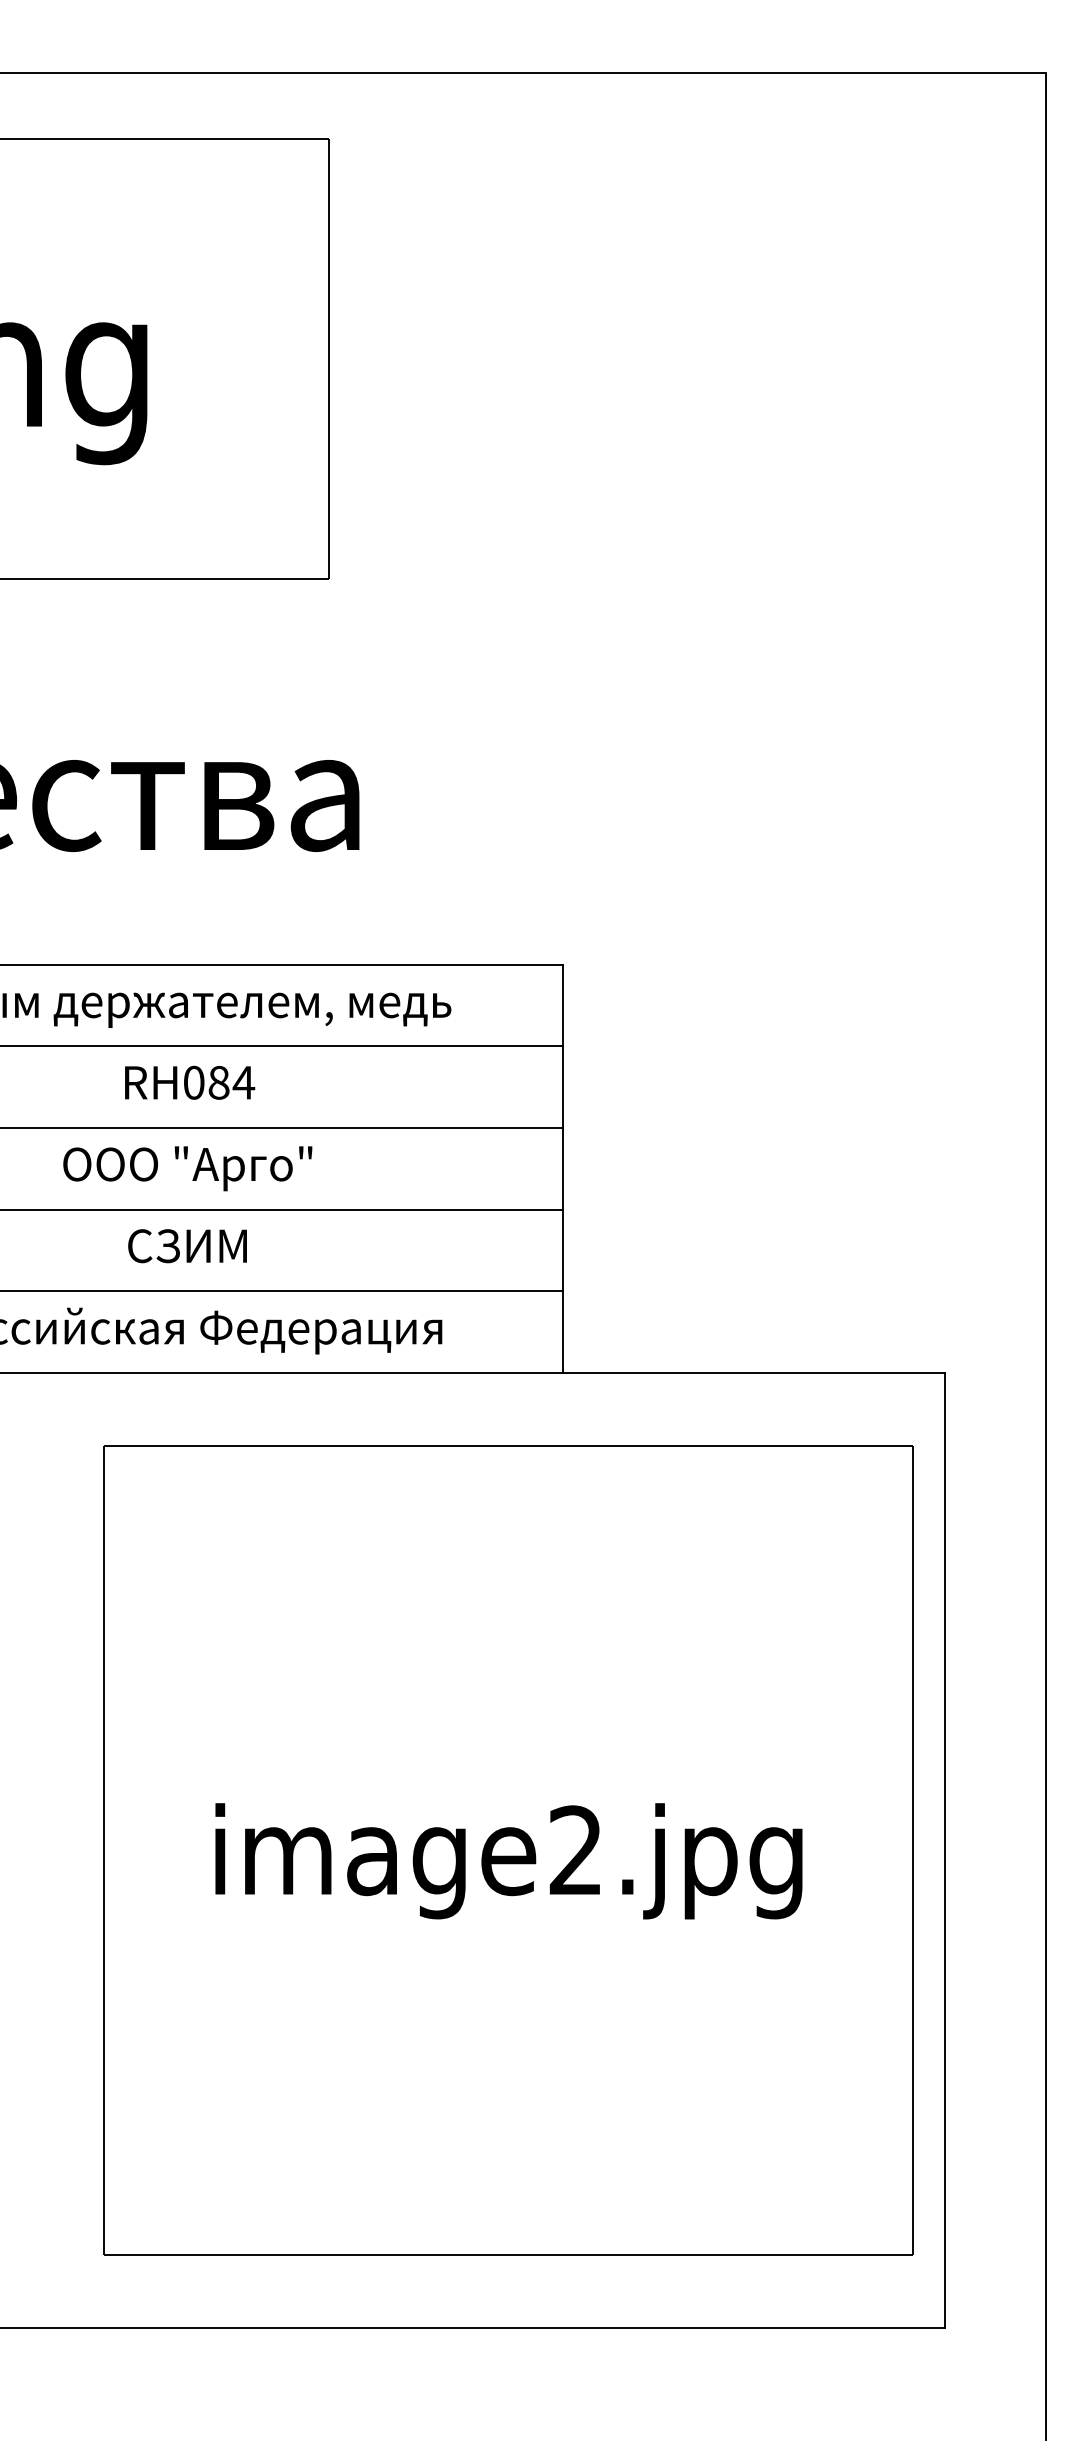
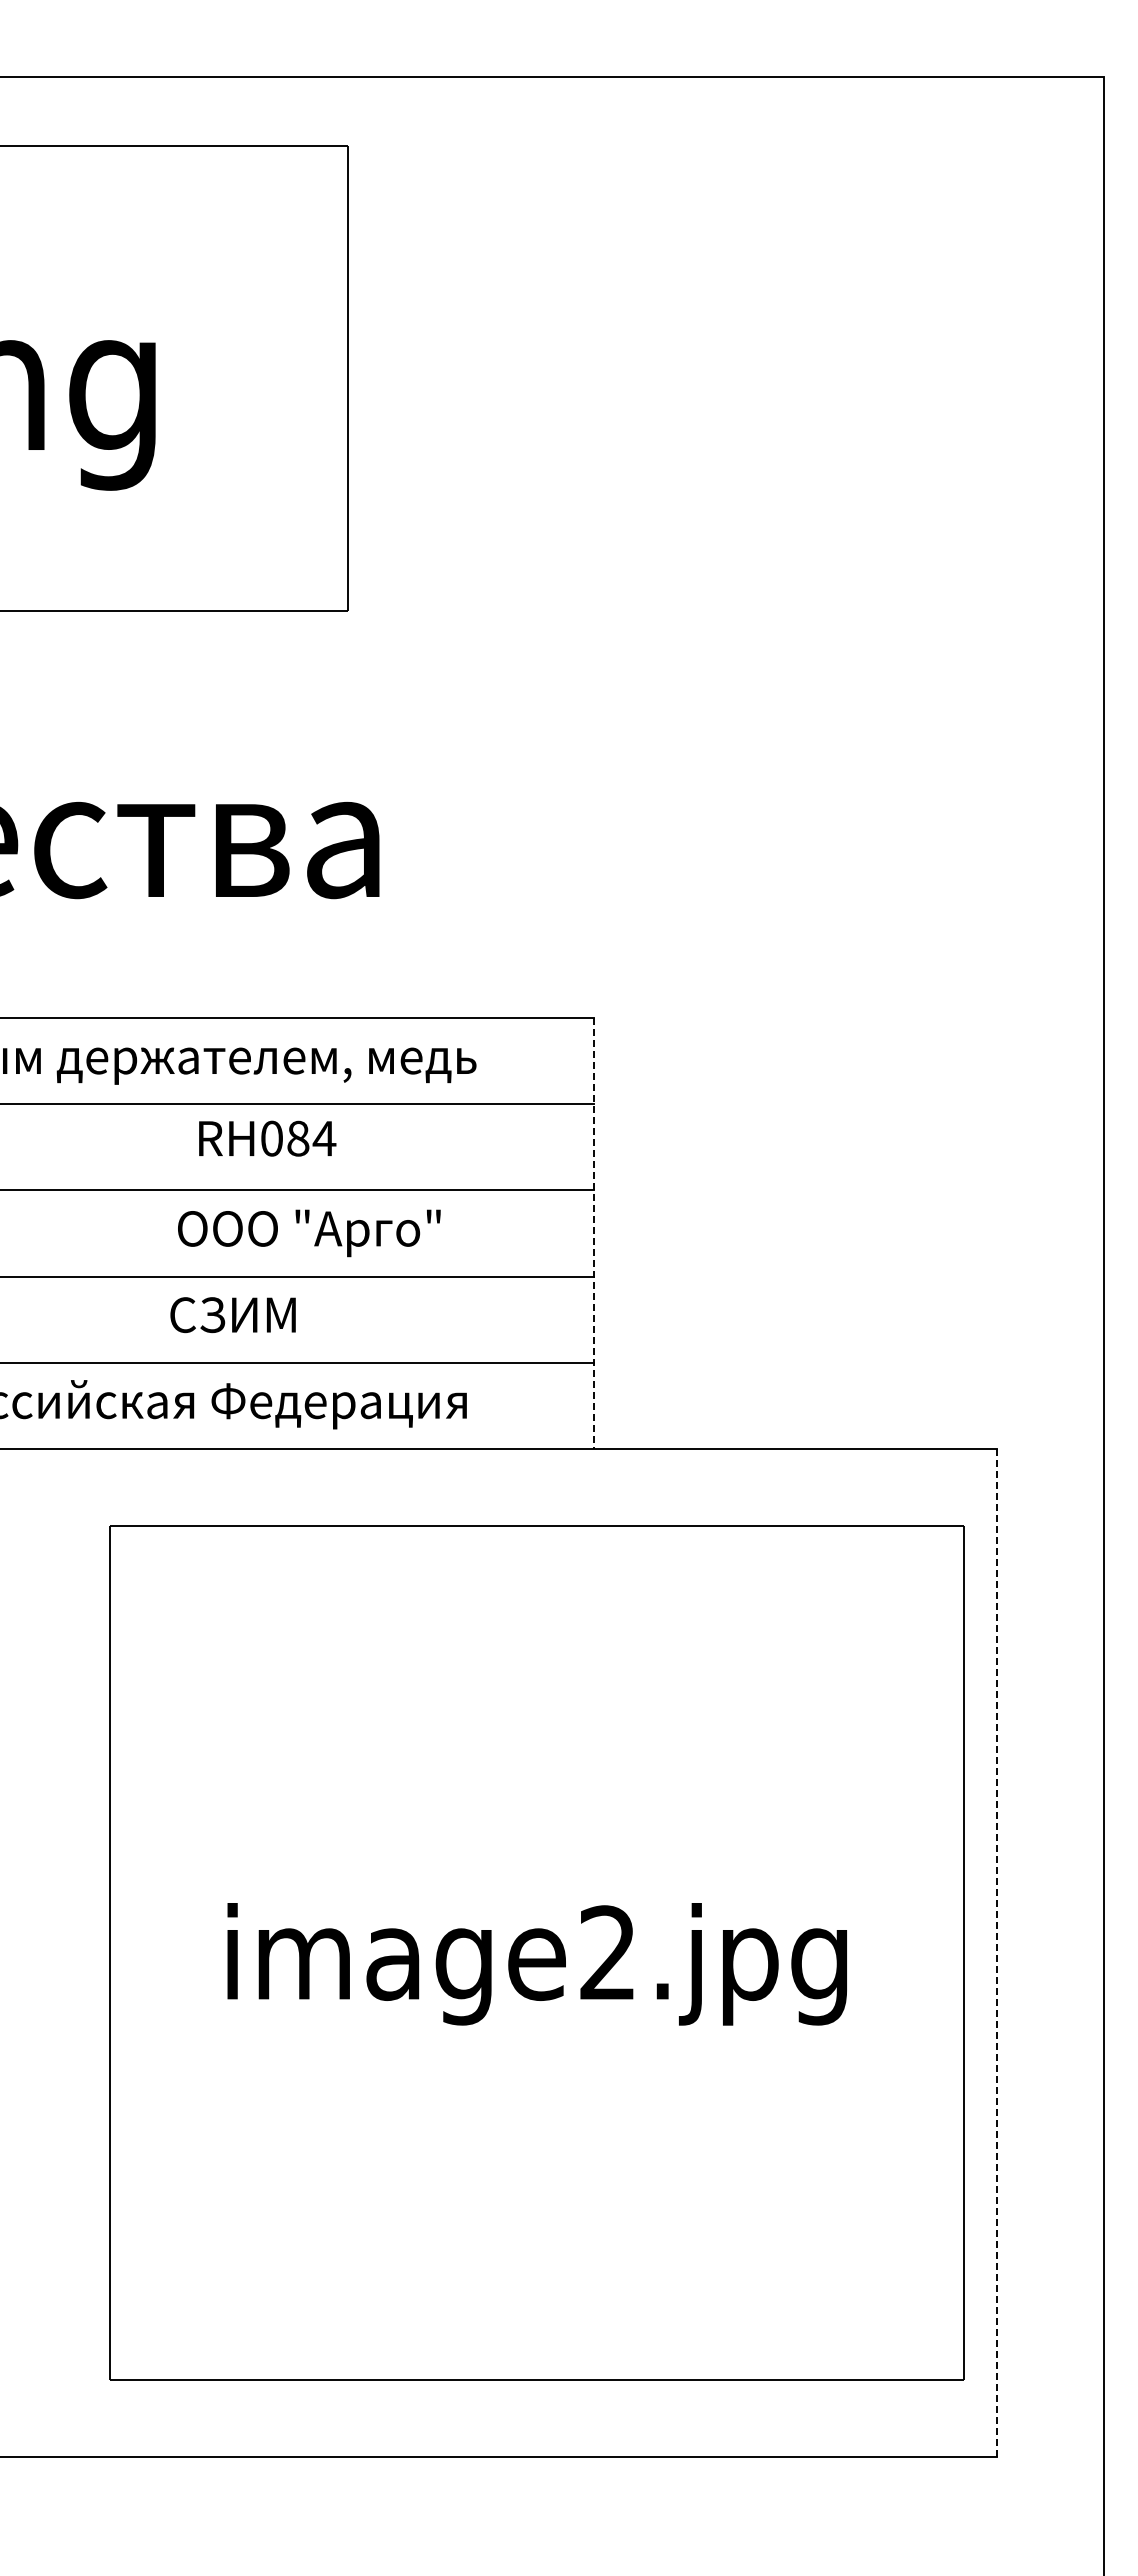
text: (189, 1082) -> (267, 1138), moved
text: (187, 1168) -> (309, 1233), moved
line: (563, 1168) -> (594, 1233), solid -> dashed
text: (187, 1246) -> (232, 1315), moved
line: (945, 1851) -> (997, 1953), solid -> dashed

